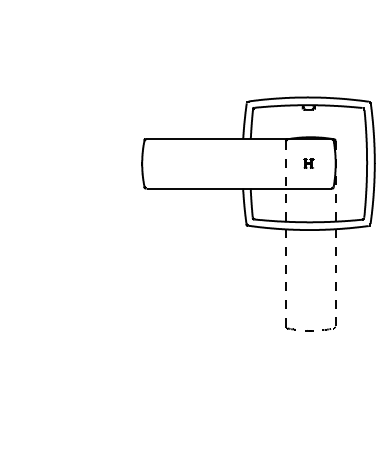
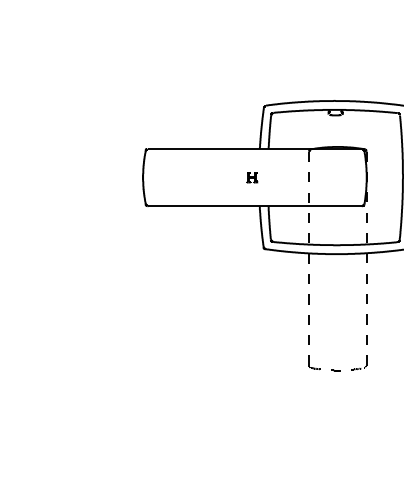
part: (308, 163) -> (252, 177), moved

